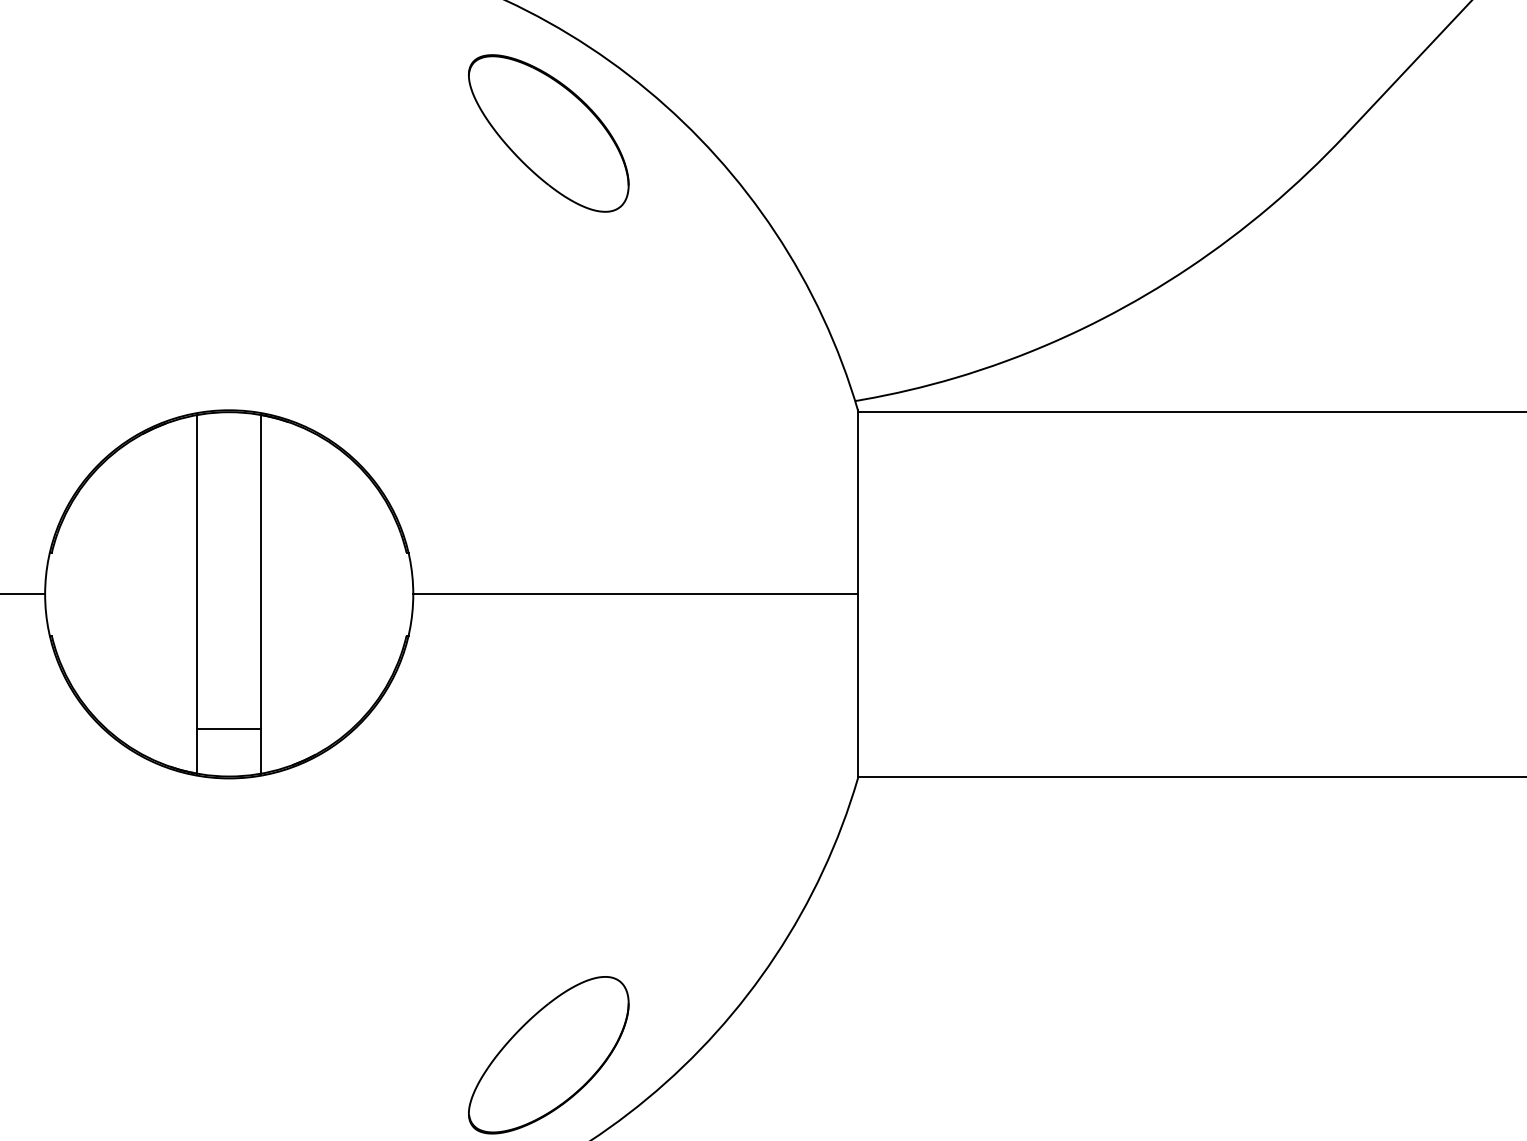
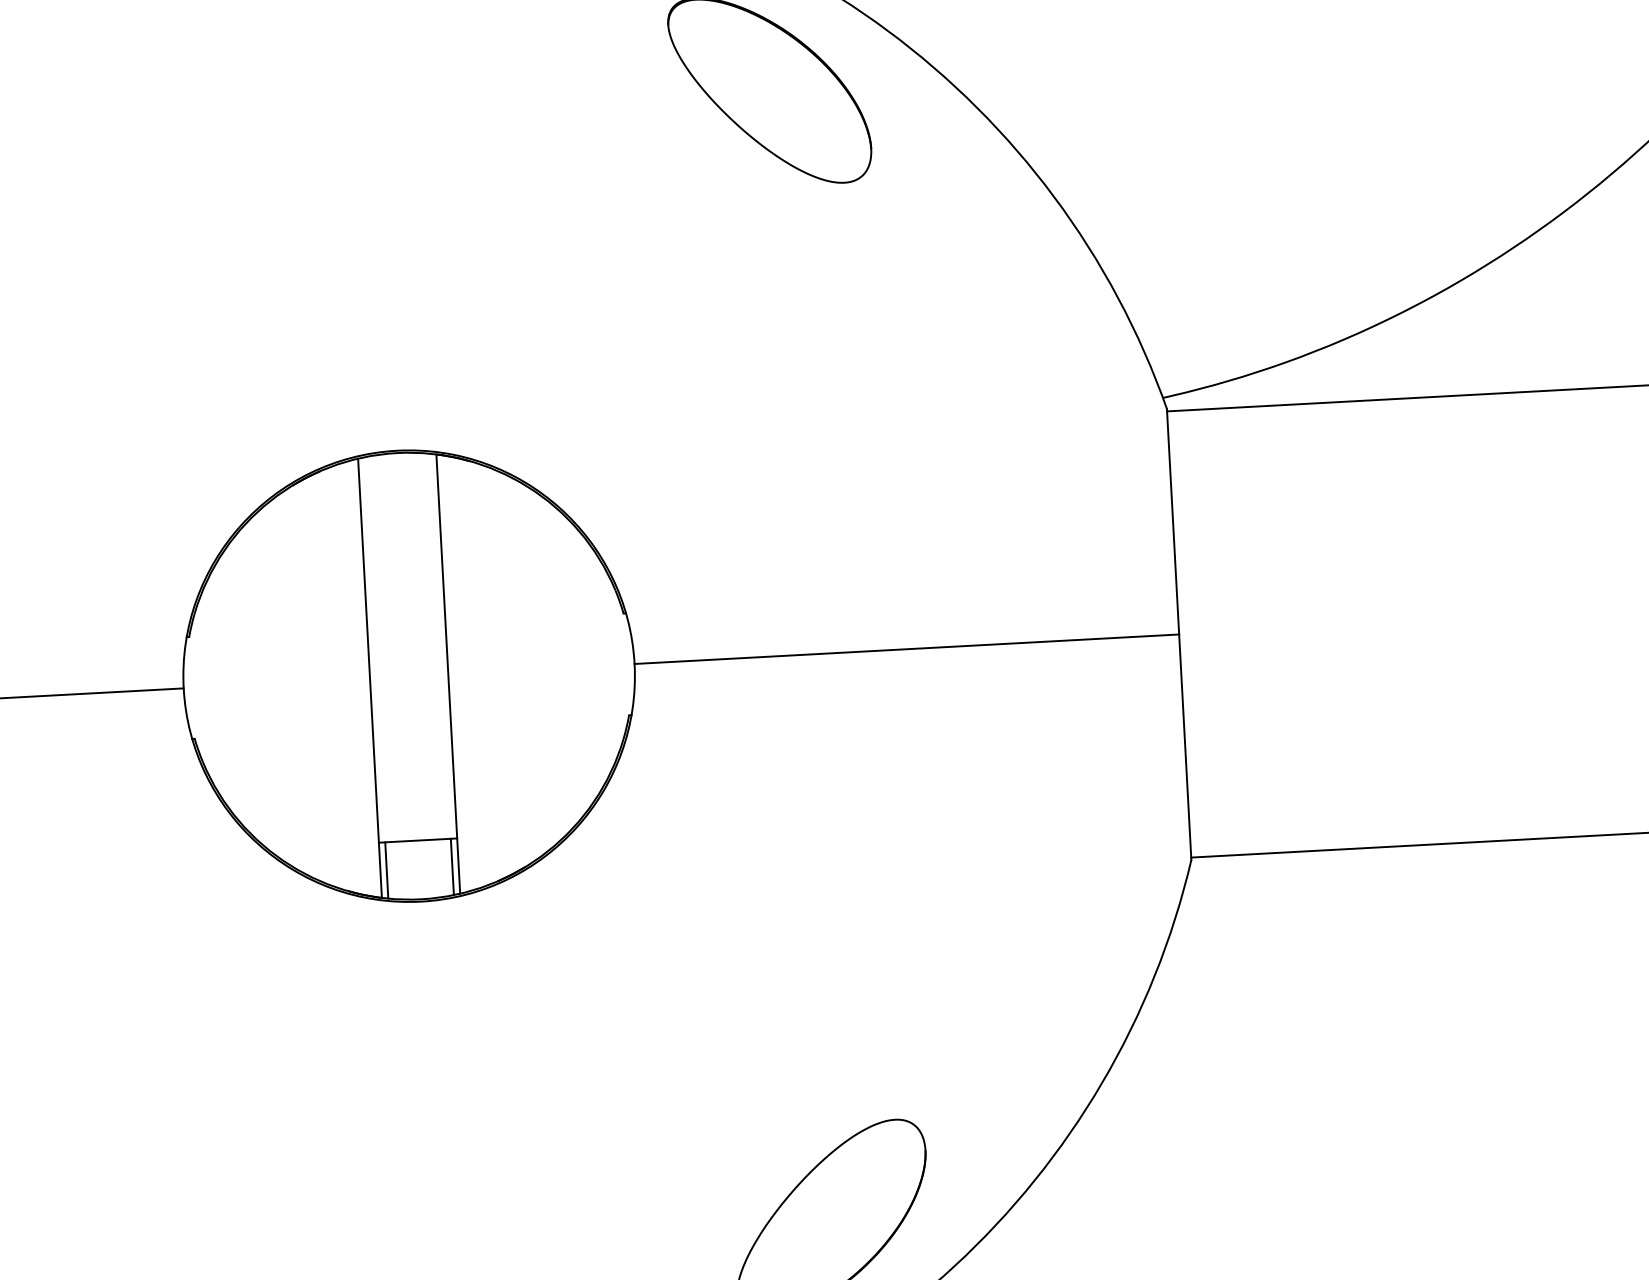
line: (202, 751) -> (386, 870), added
line: (255, 751) -> (451, 866), added

